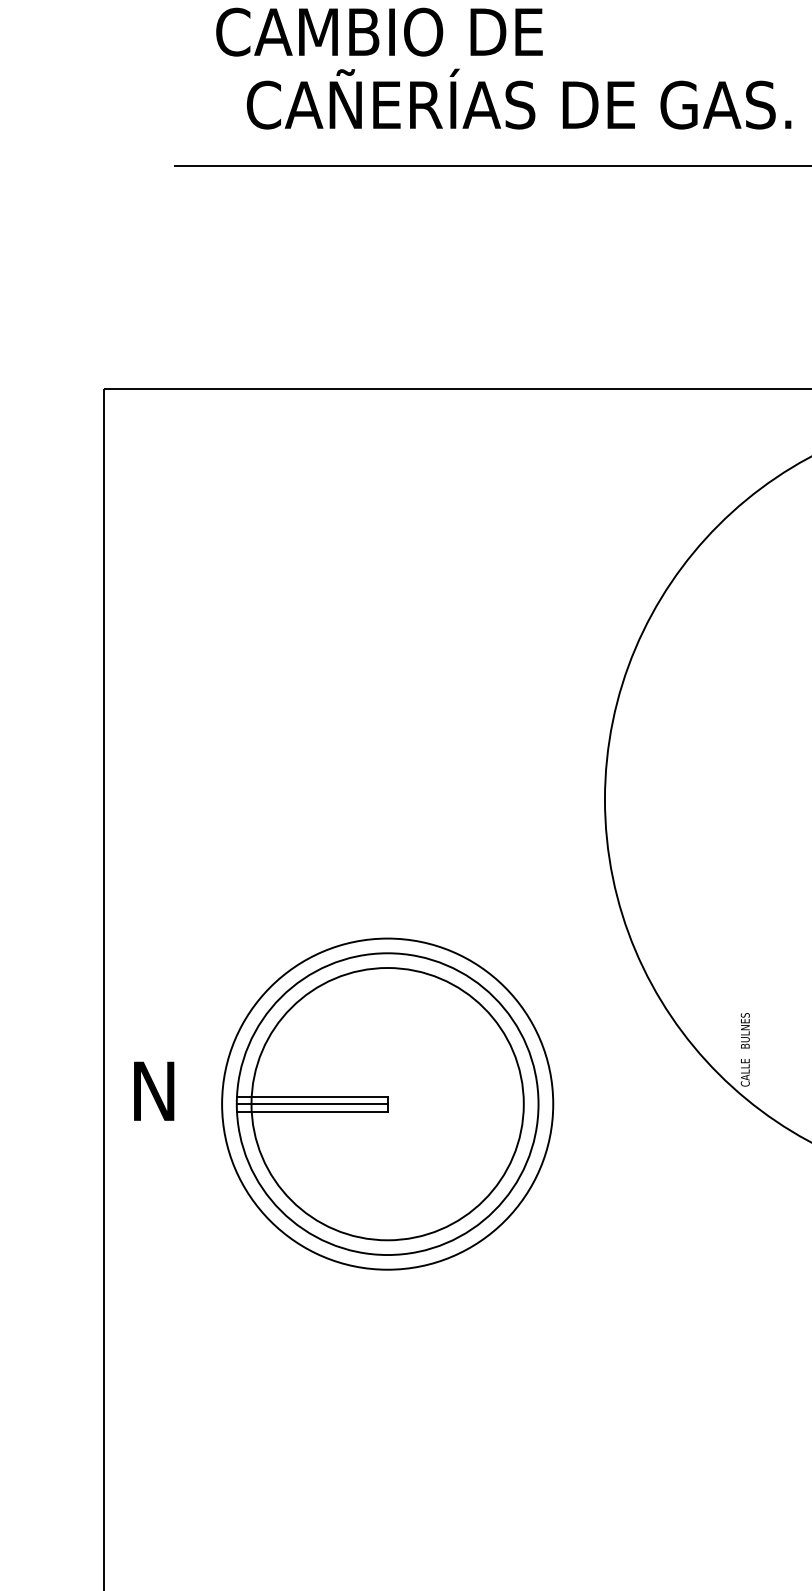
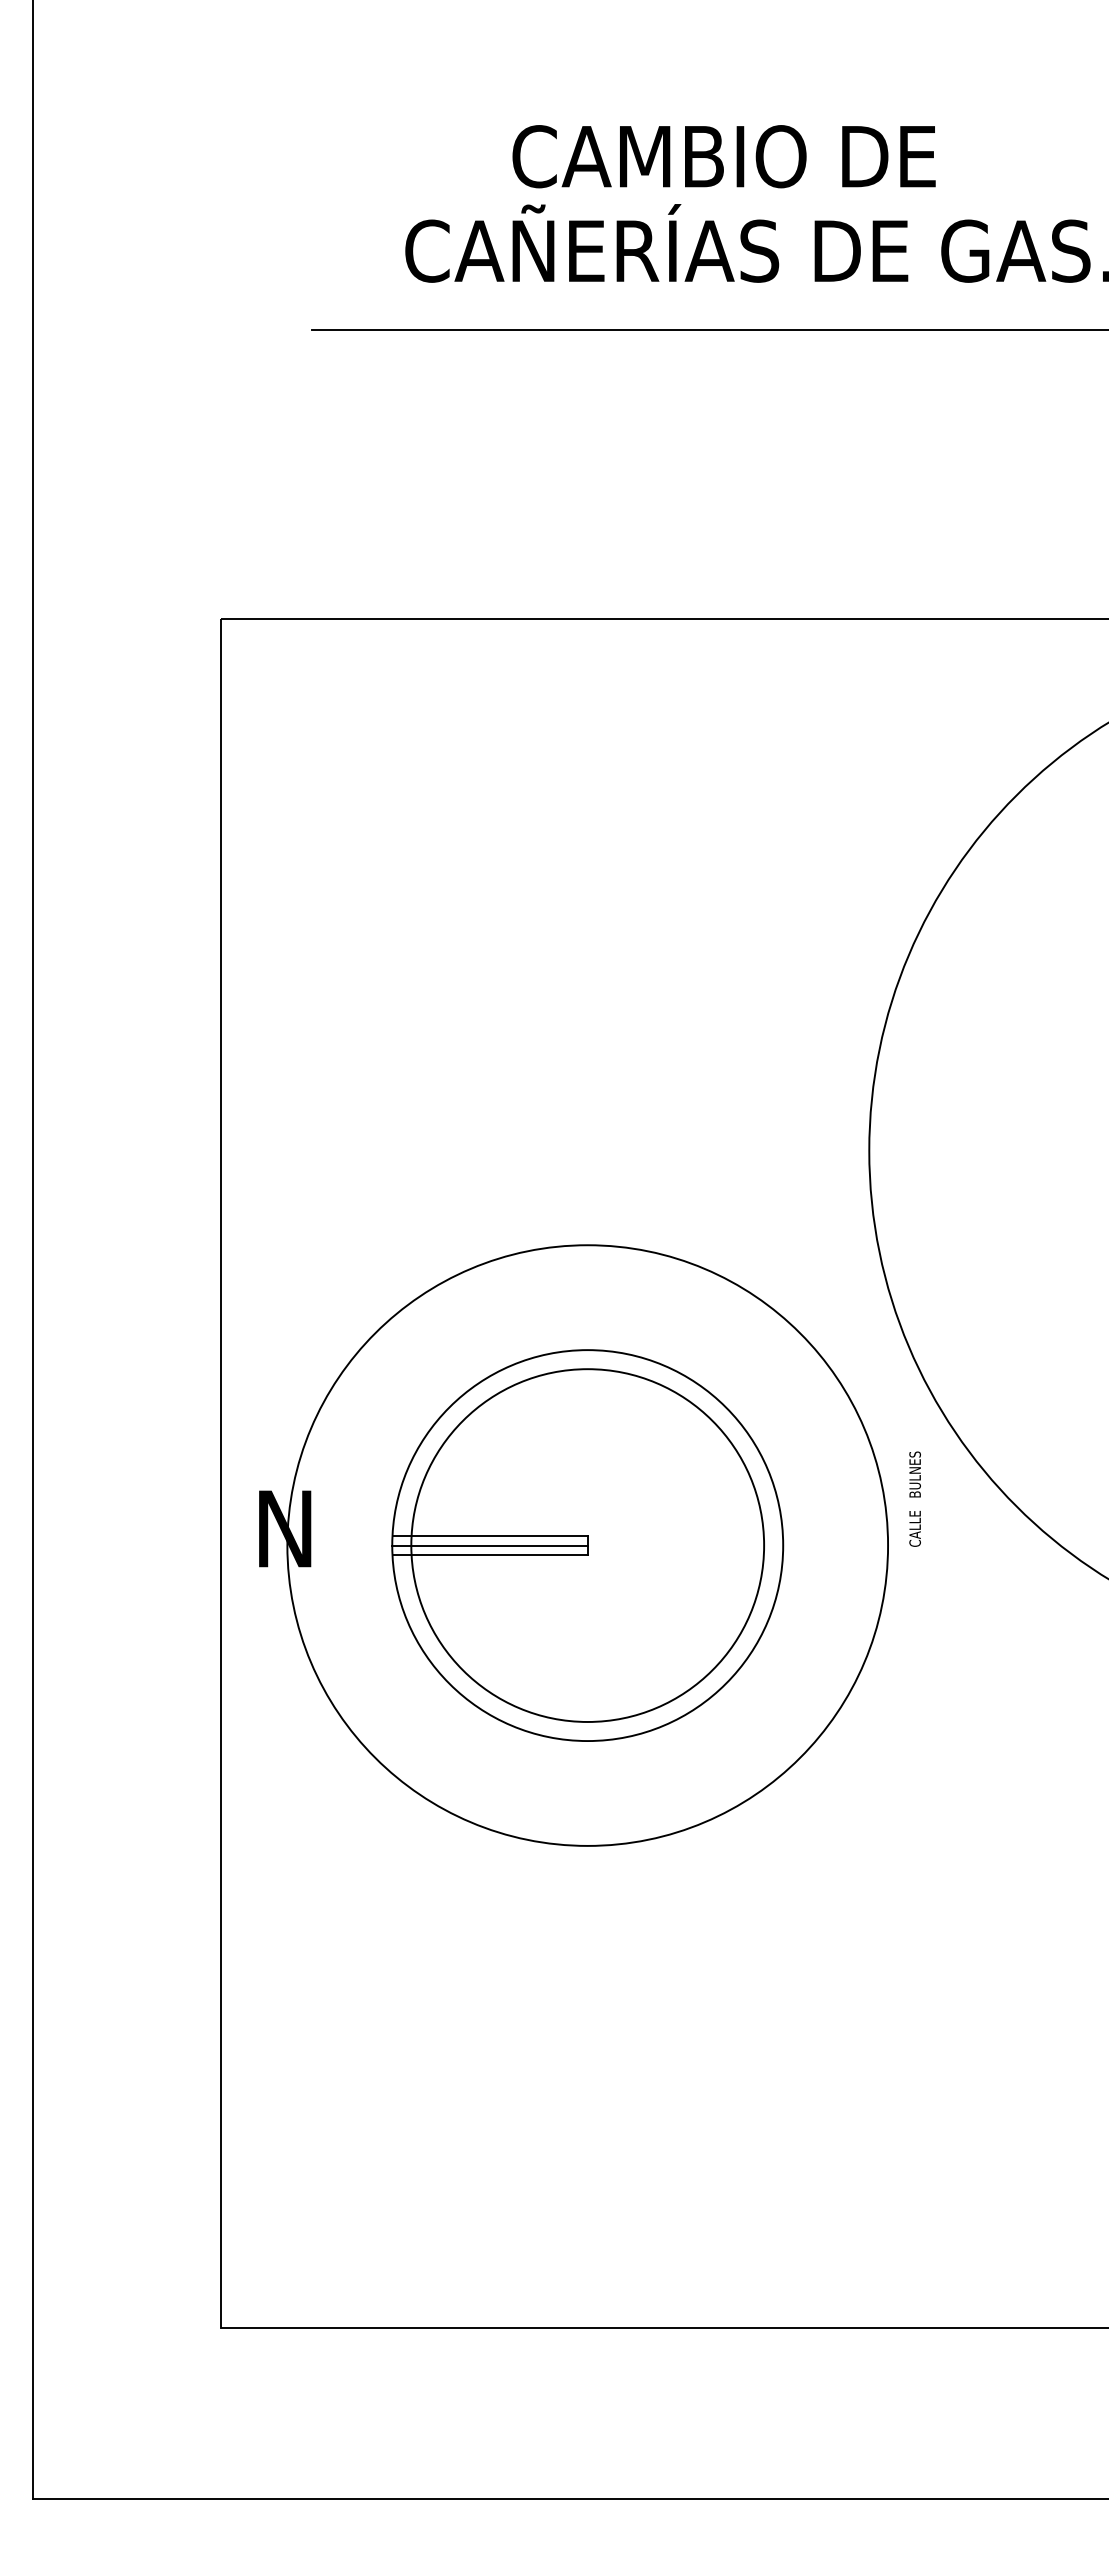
text: (379, 32) -> (723, 156), moved
text: (744, 1049) -> (914, 1498), moved
circle: (387, 1104) -> (587, 1545), size x1.4

